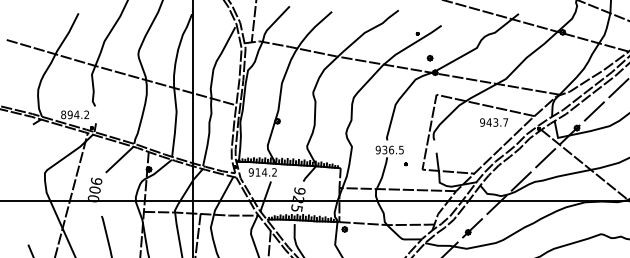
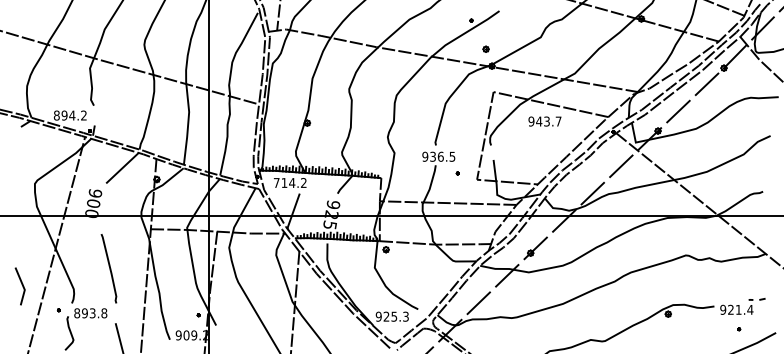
text: (493, 122) -> (544, 121), moved
text: (251, 172) -> (276, 182), 914.2 -> 714.2

